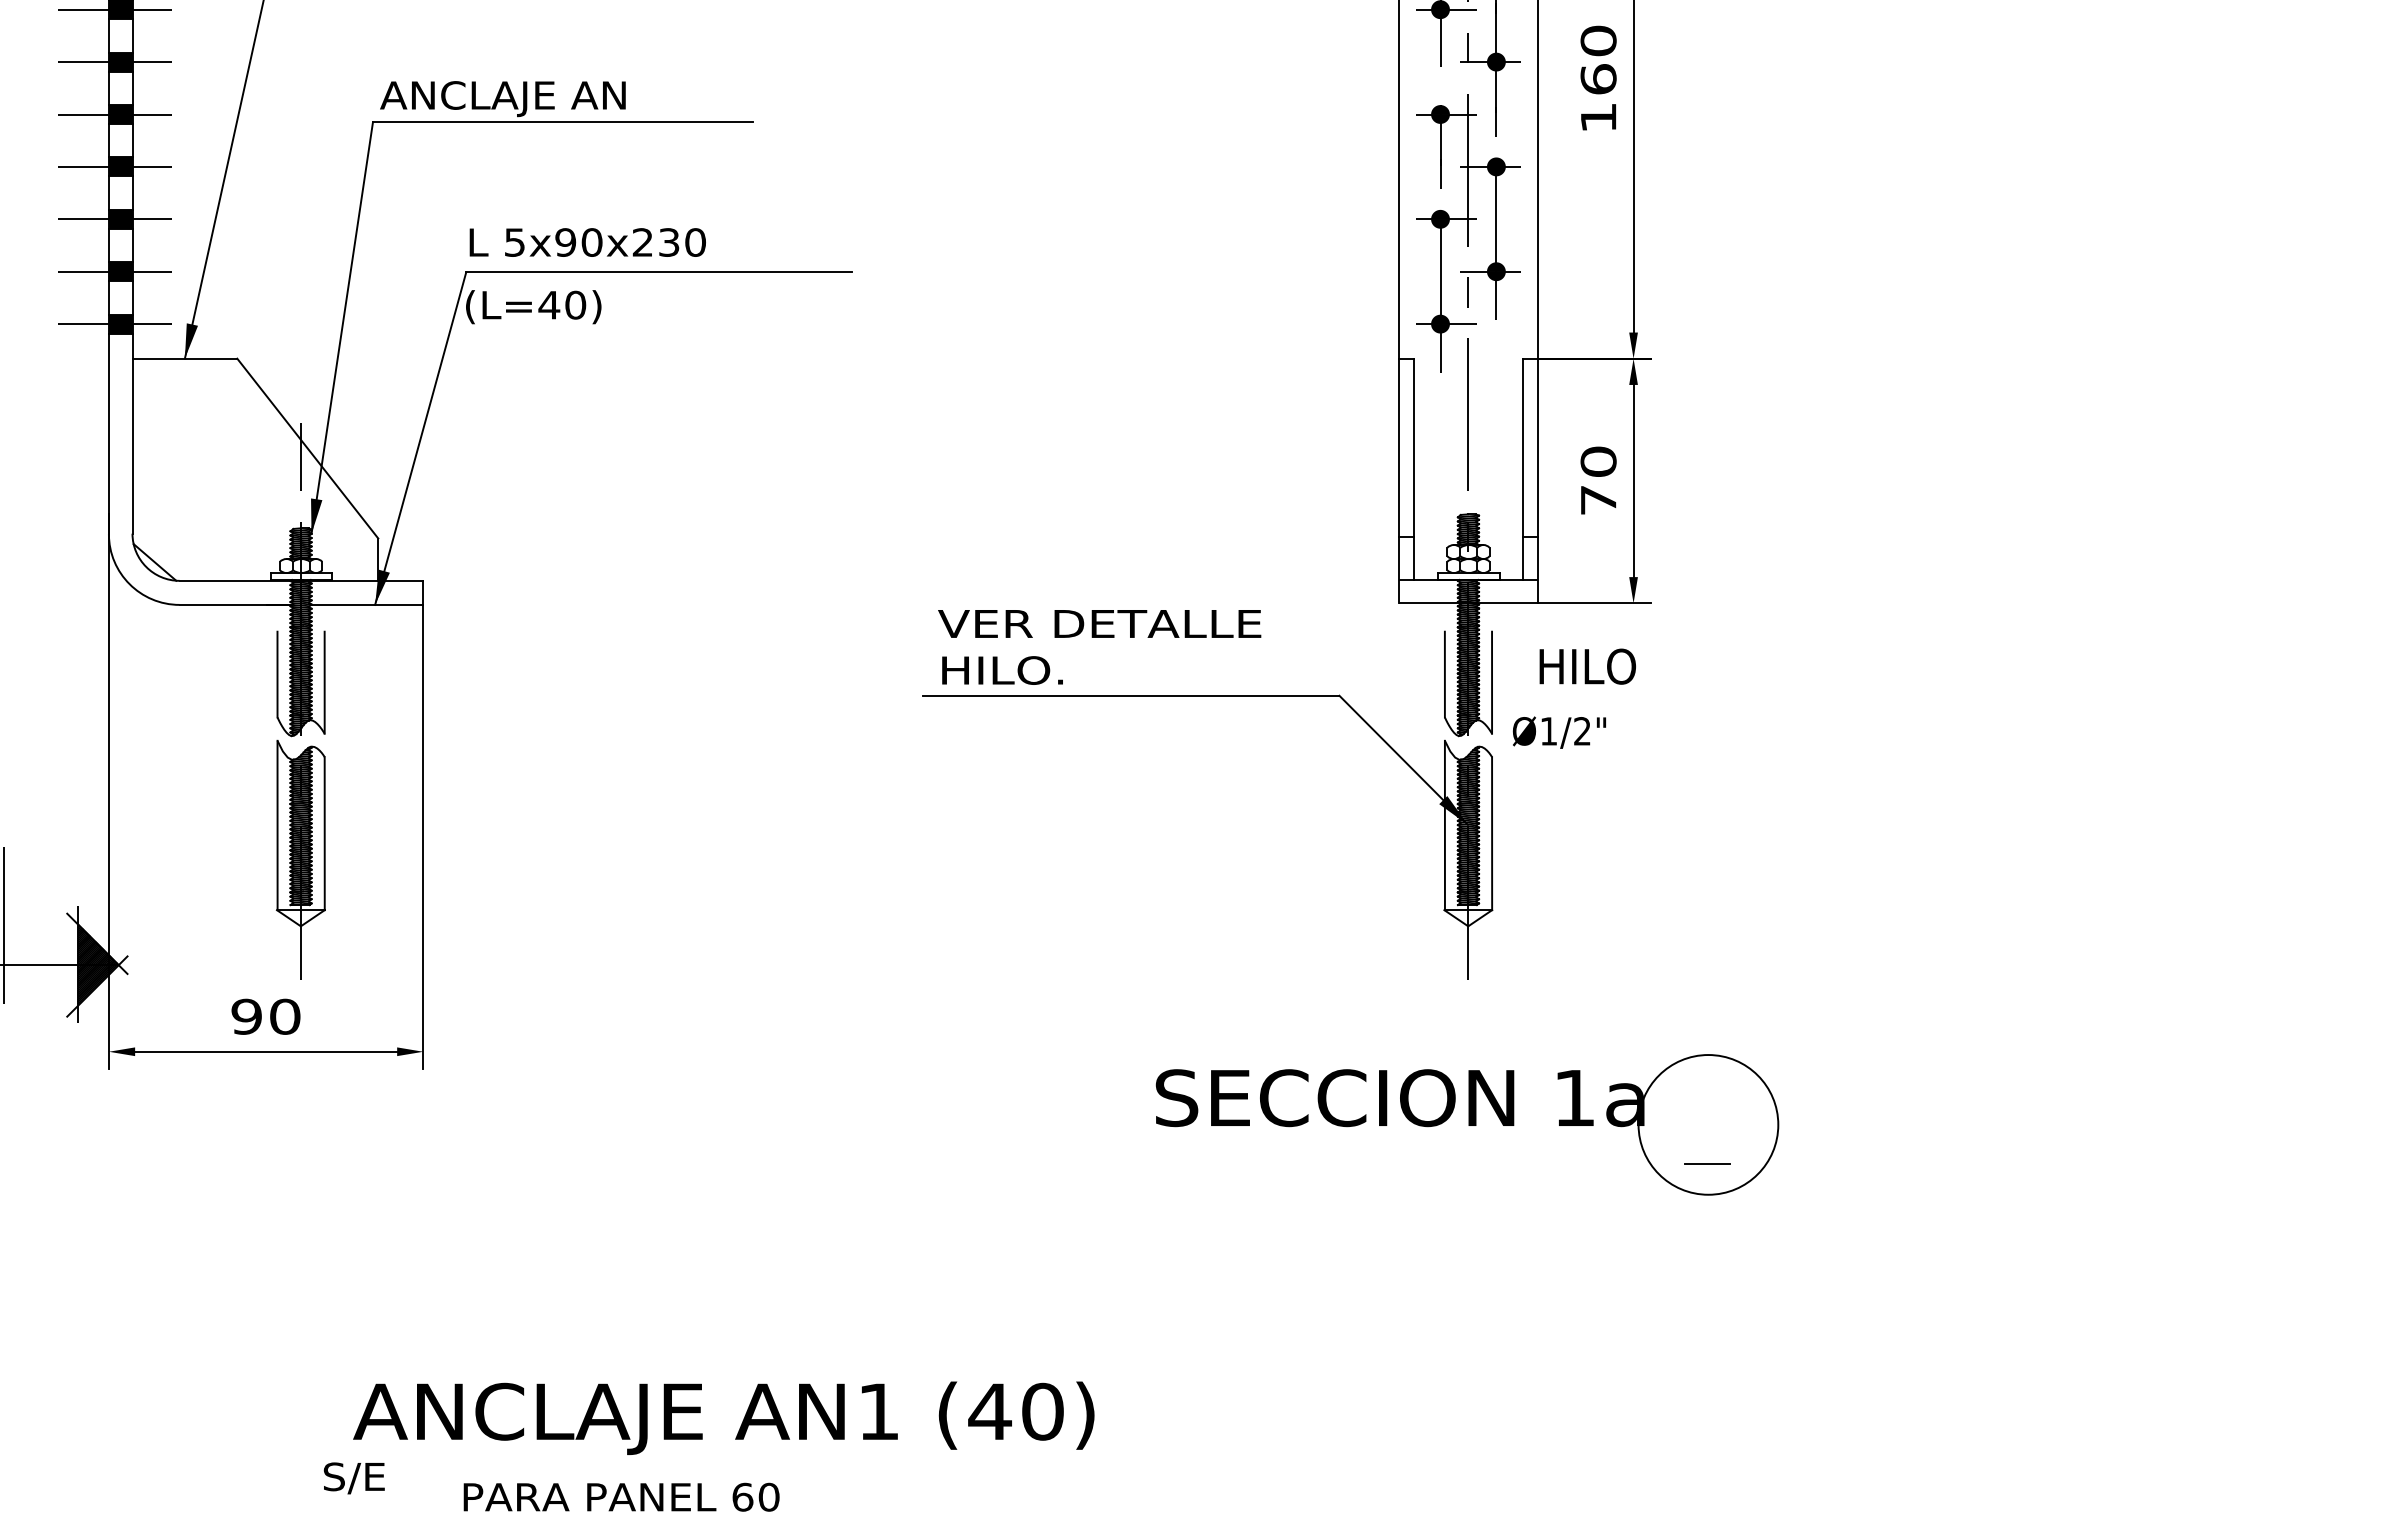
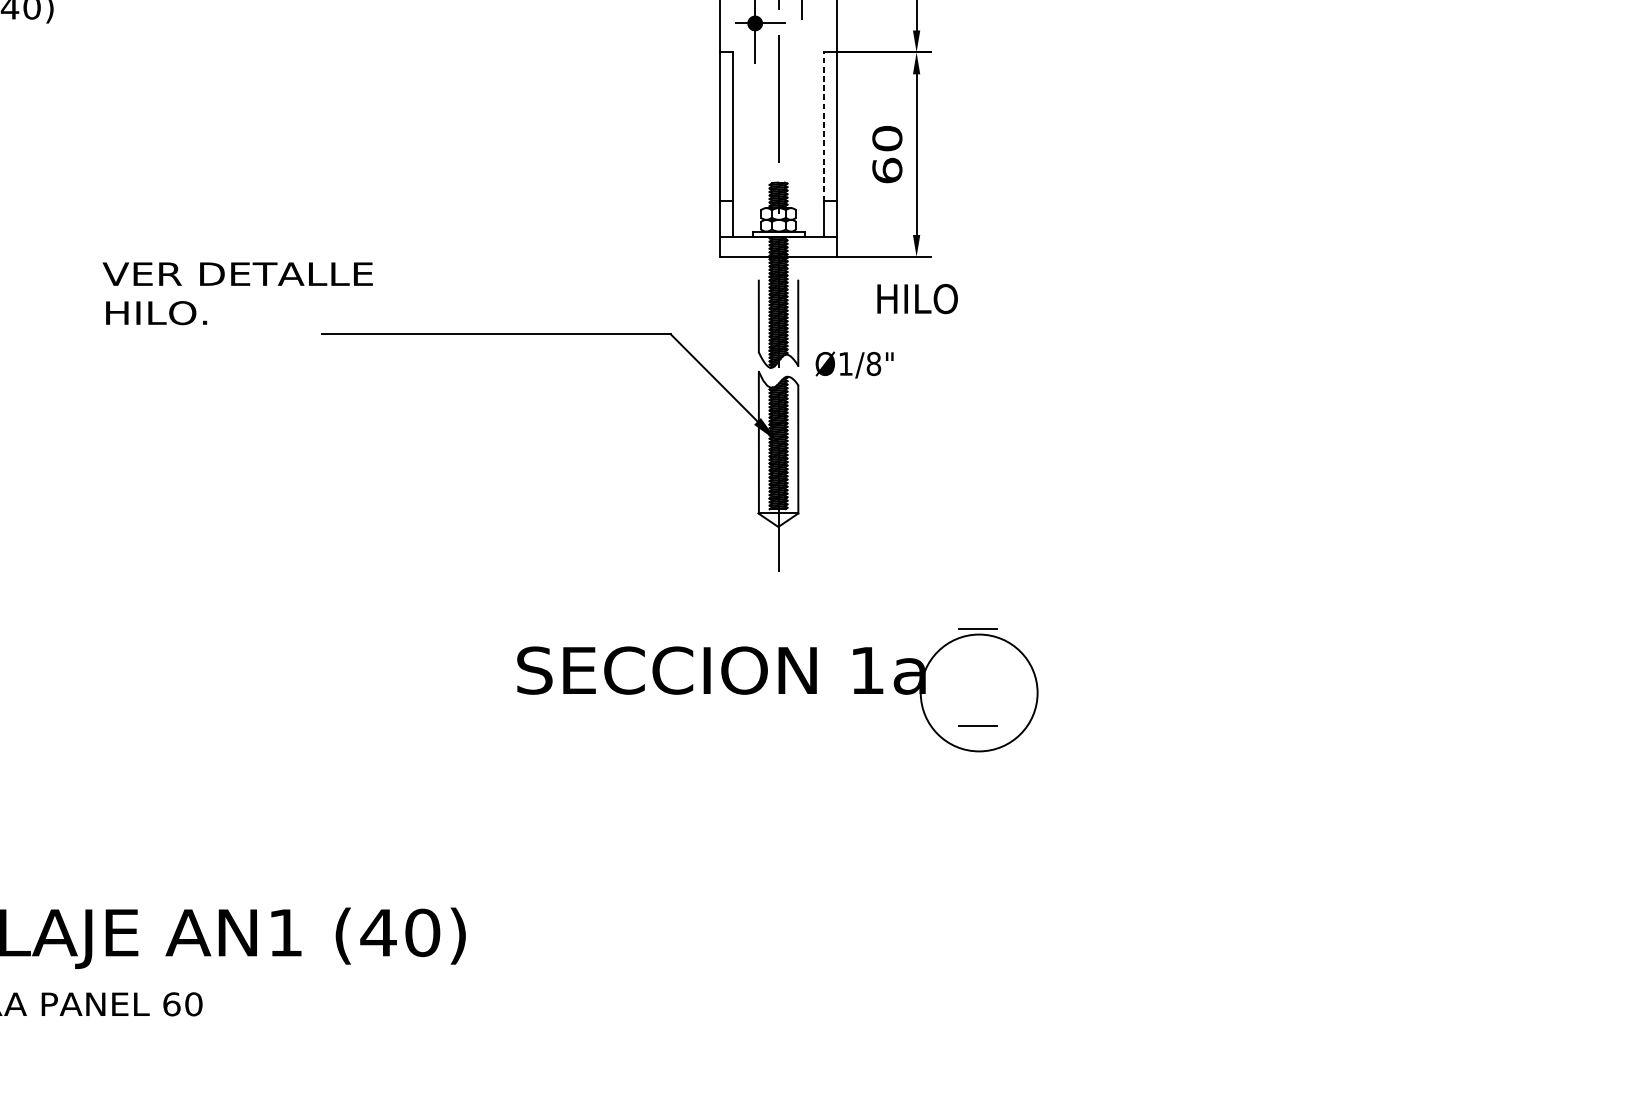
line: (1522, 447) -> (823, 126), solid -> dashed
text: (1598, 499) -> (887, 170), 70 -> 60
text: (1099, 647) -> (237, 293), moved
text: (1587, 666) -> (917, 298), moved
text: (1582, 731) -> (873, 364), Ø1/2" -> Ø1/8"
line: (1707, 1047) -> (978, 628), added

